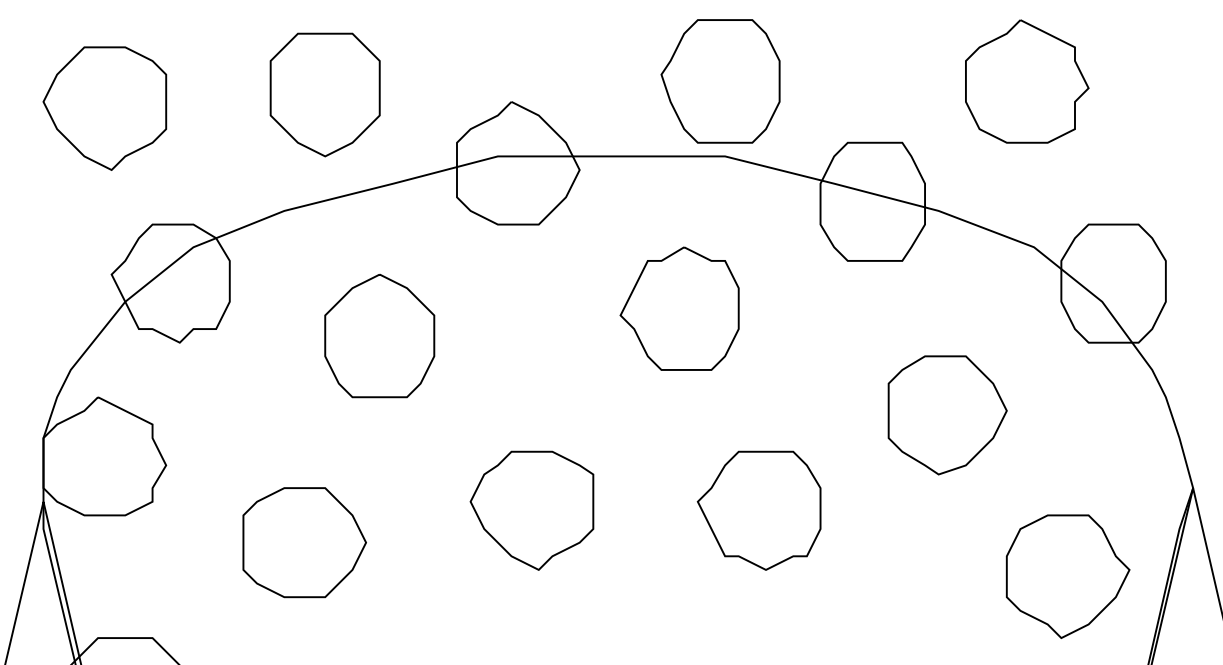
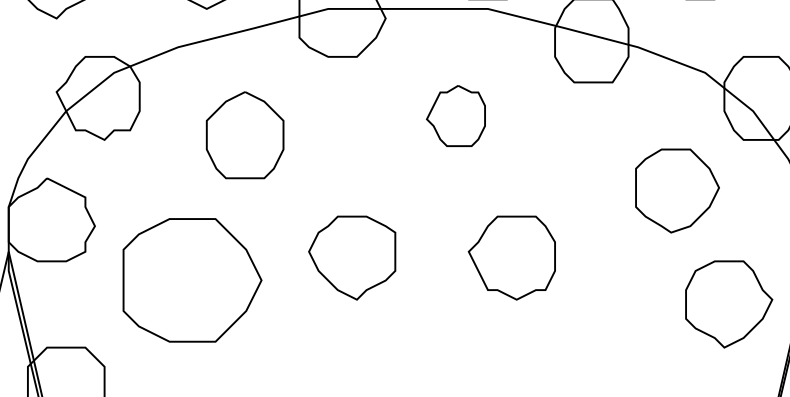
part: (679, 308) -> (455, 115), size x0.7
part: (947, 415) -> (677, 191), moved
part: (304, 542) -> (192, 280), size x1.6

